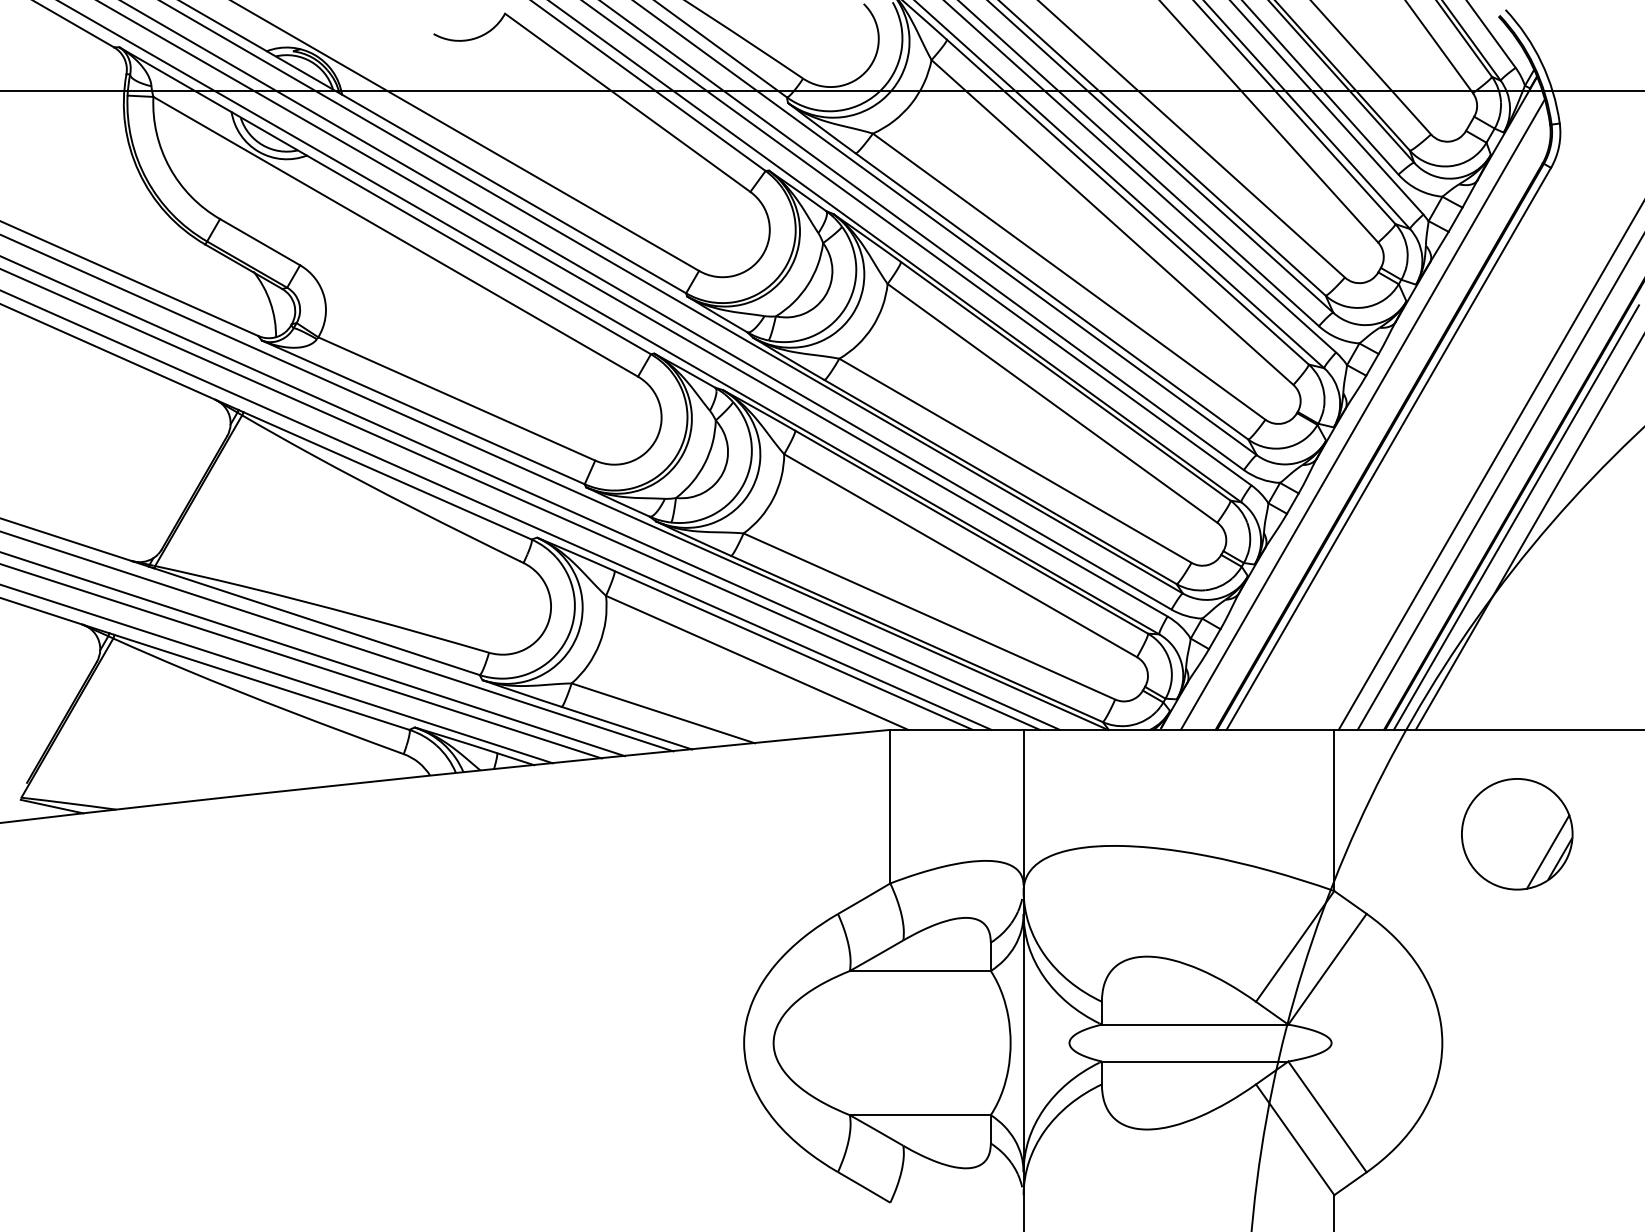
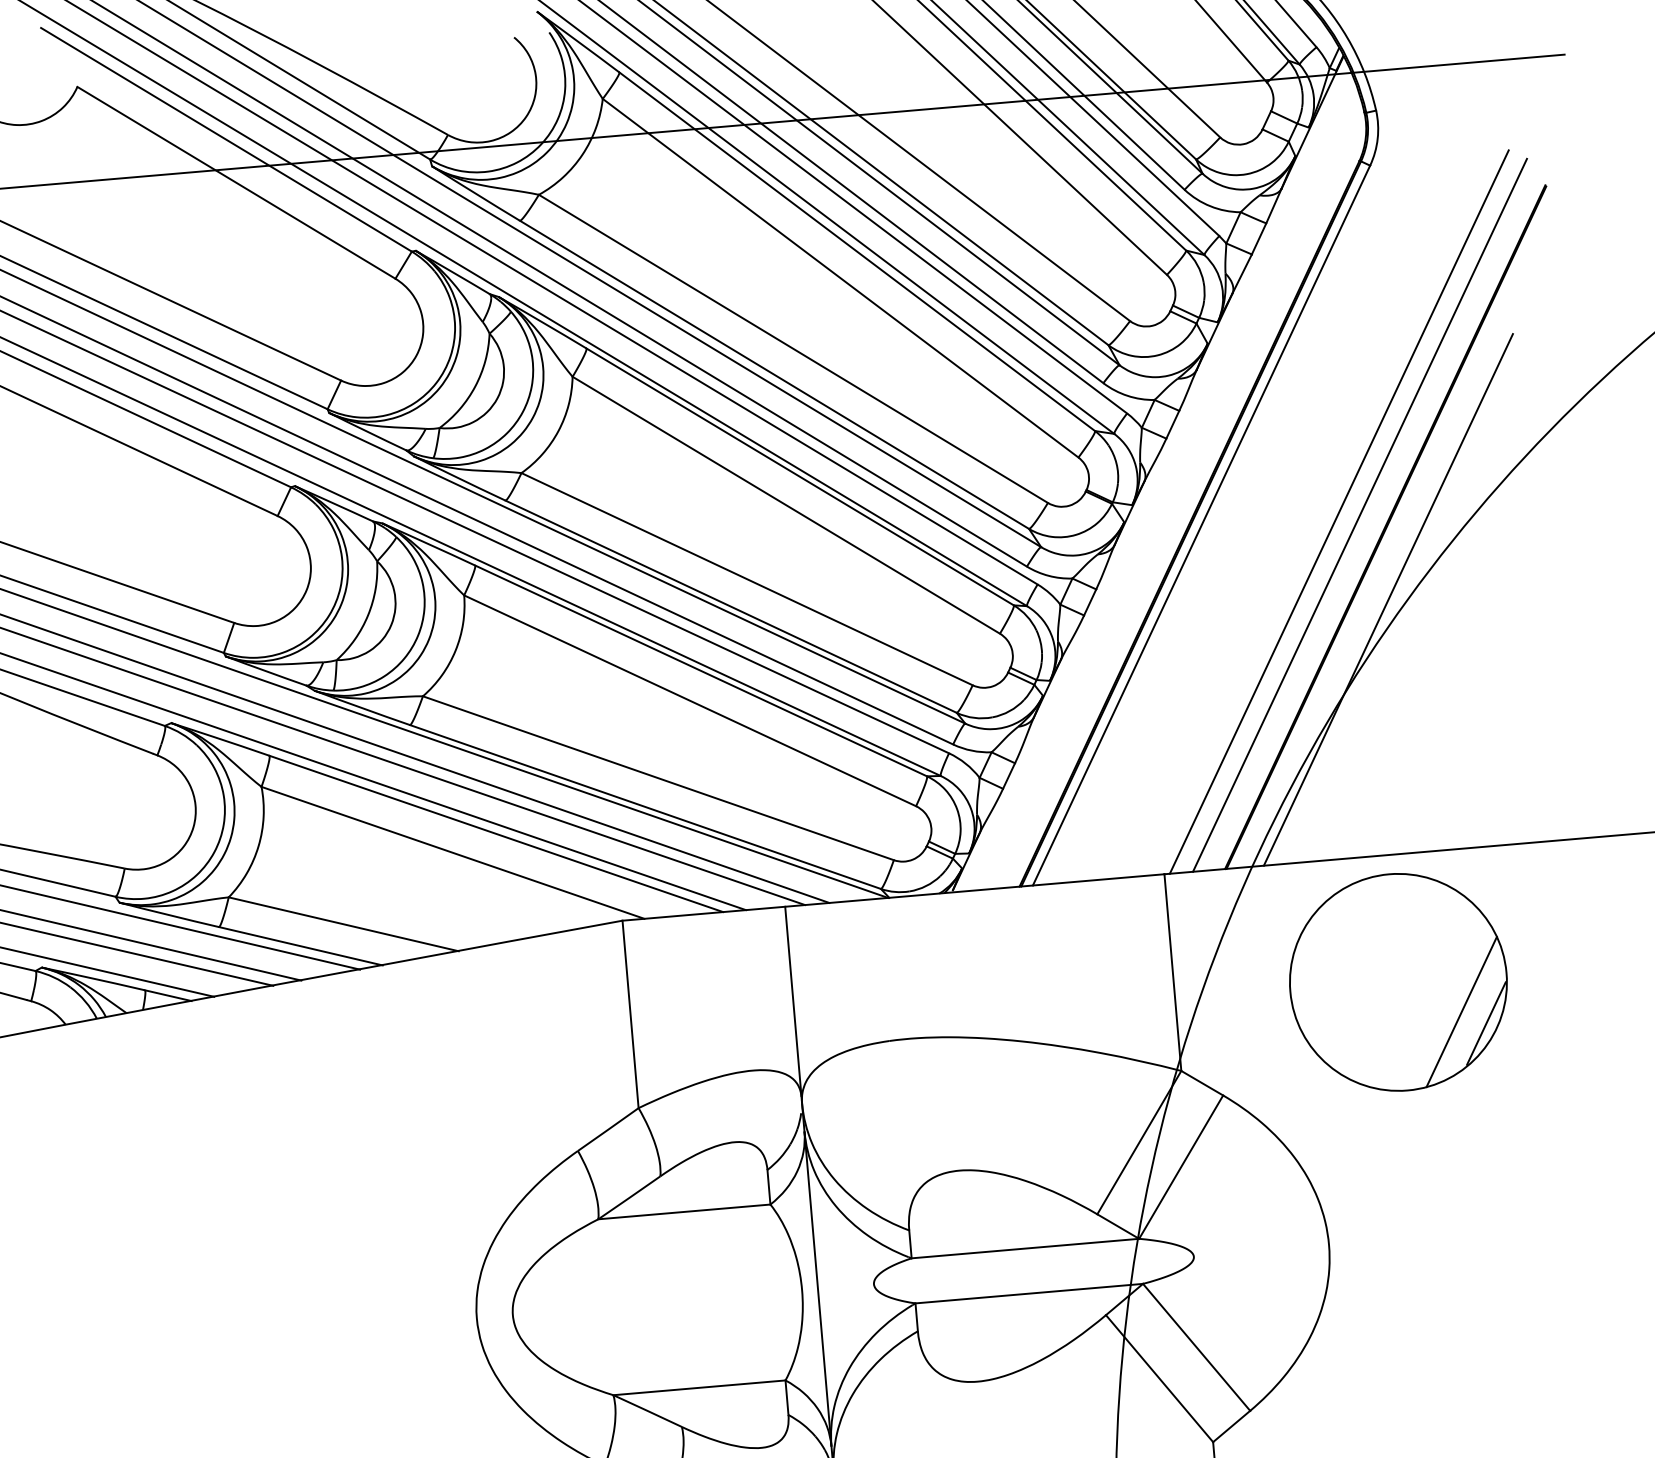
line: (1362, 414) -> (1165, 486), removed
line: (1516, 517) -> (1364, 595), removed
part: (1517, 834) -> (1398, 982), size x1.6

